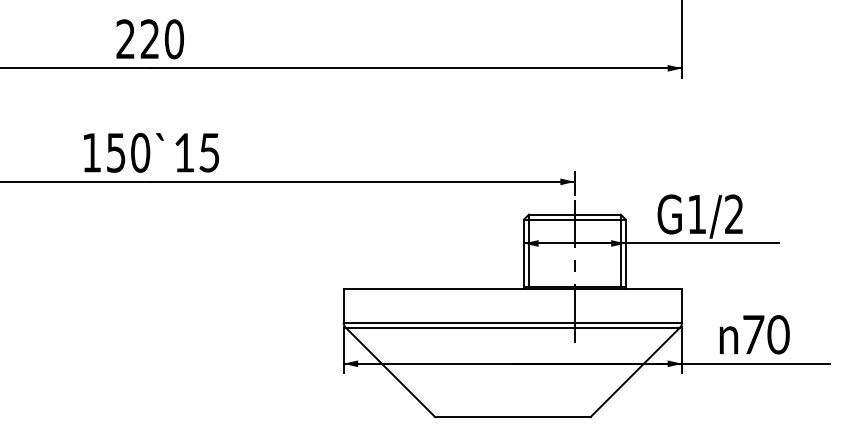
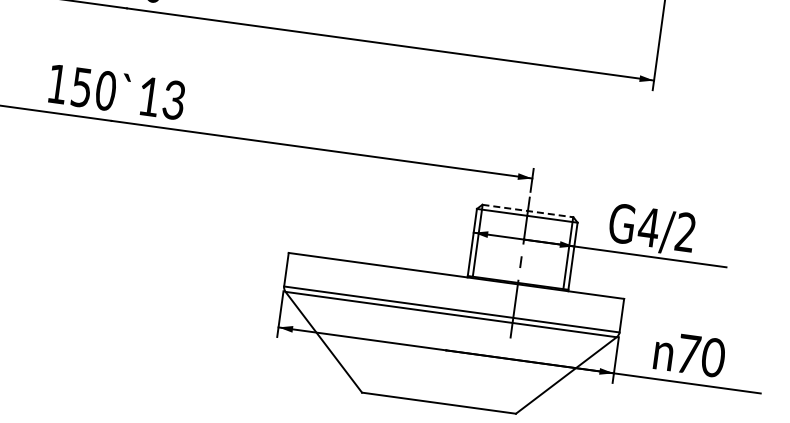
text: (209, 152) -> (174, 99), 15 -> 13
line: (574, 214) -> (527, 210), solid -> dashed
text: (697, 214) -> (649, 227), G1/2 -> G4/2

